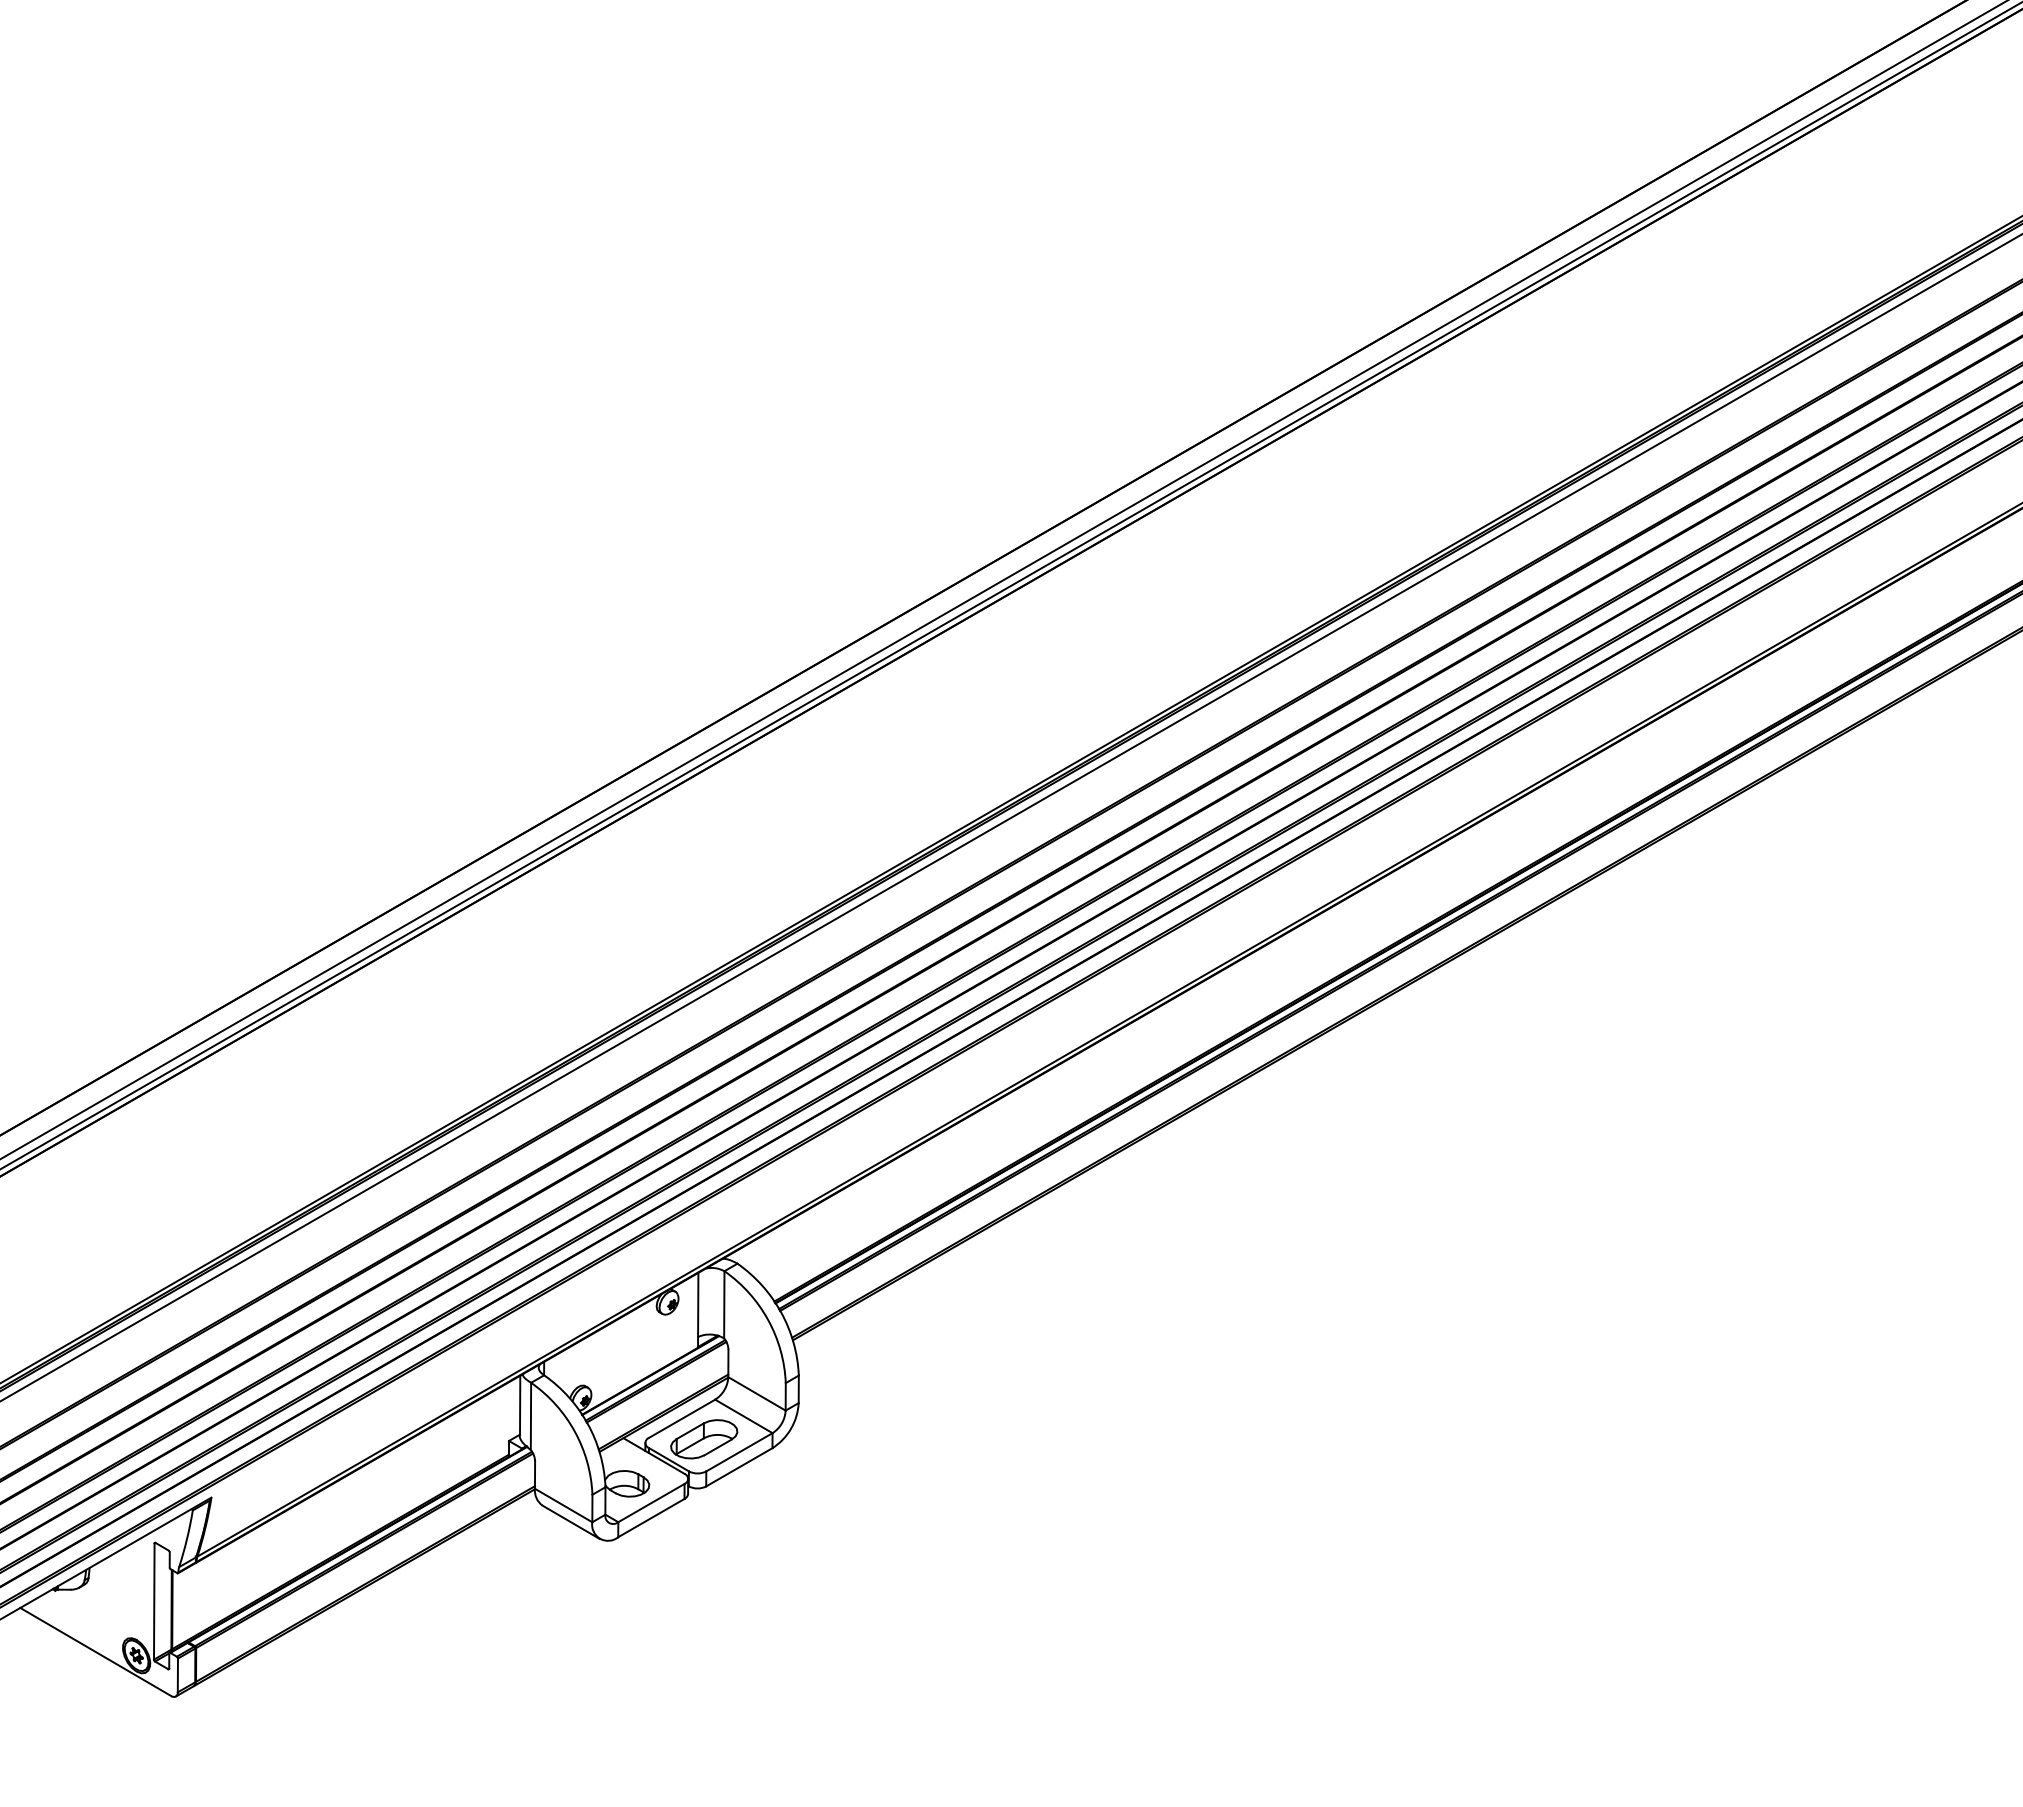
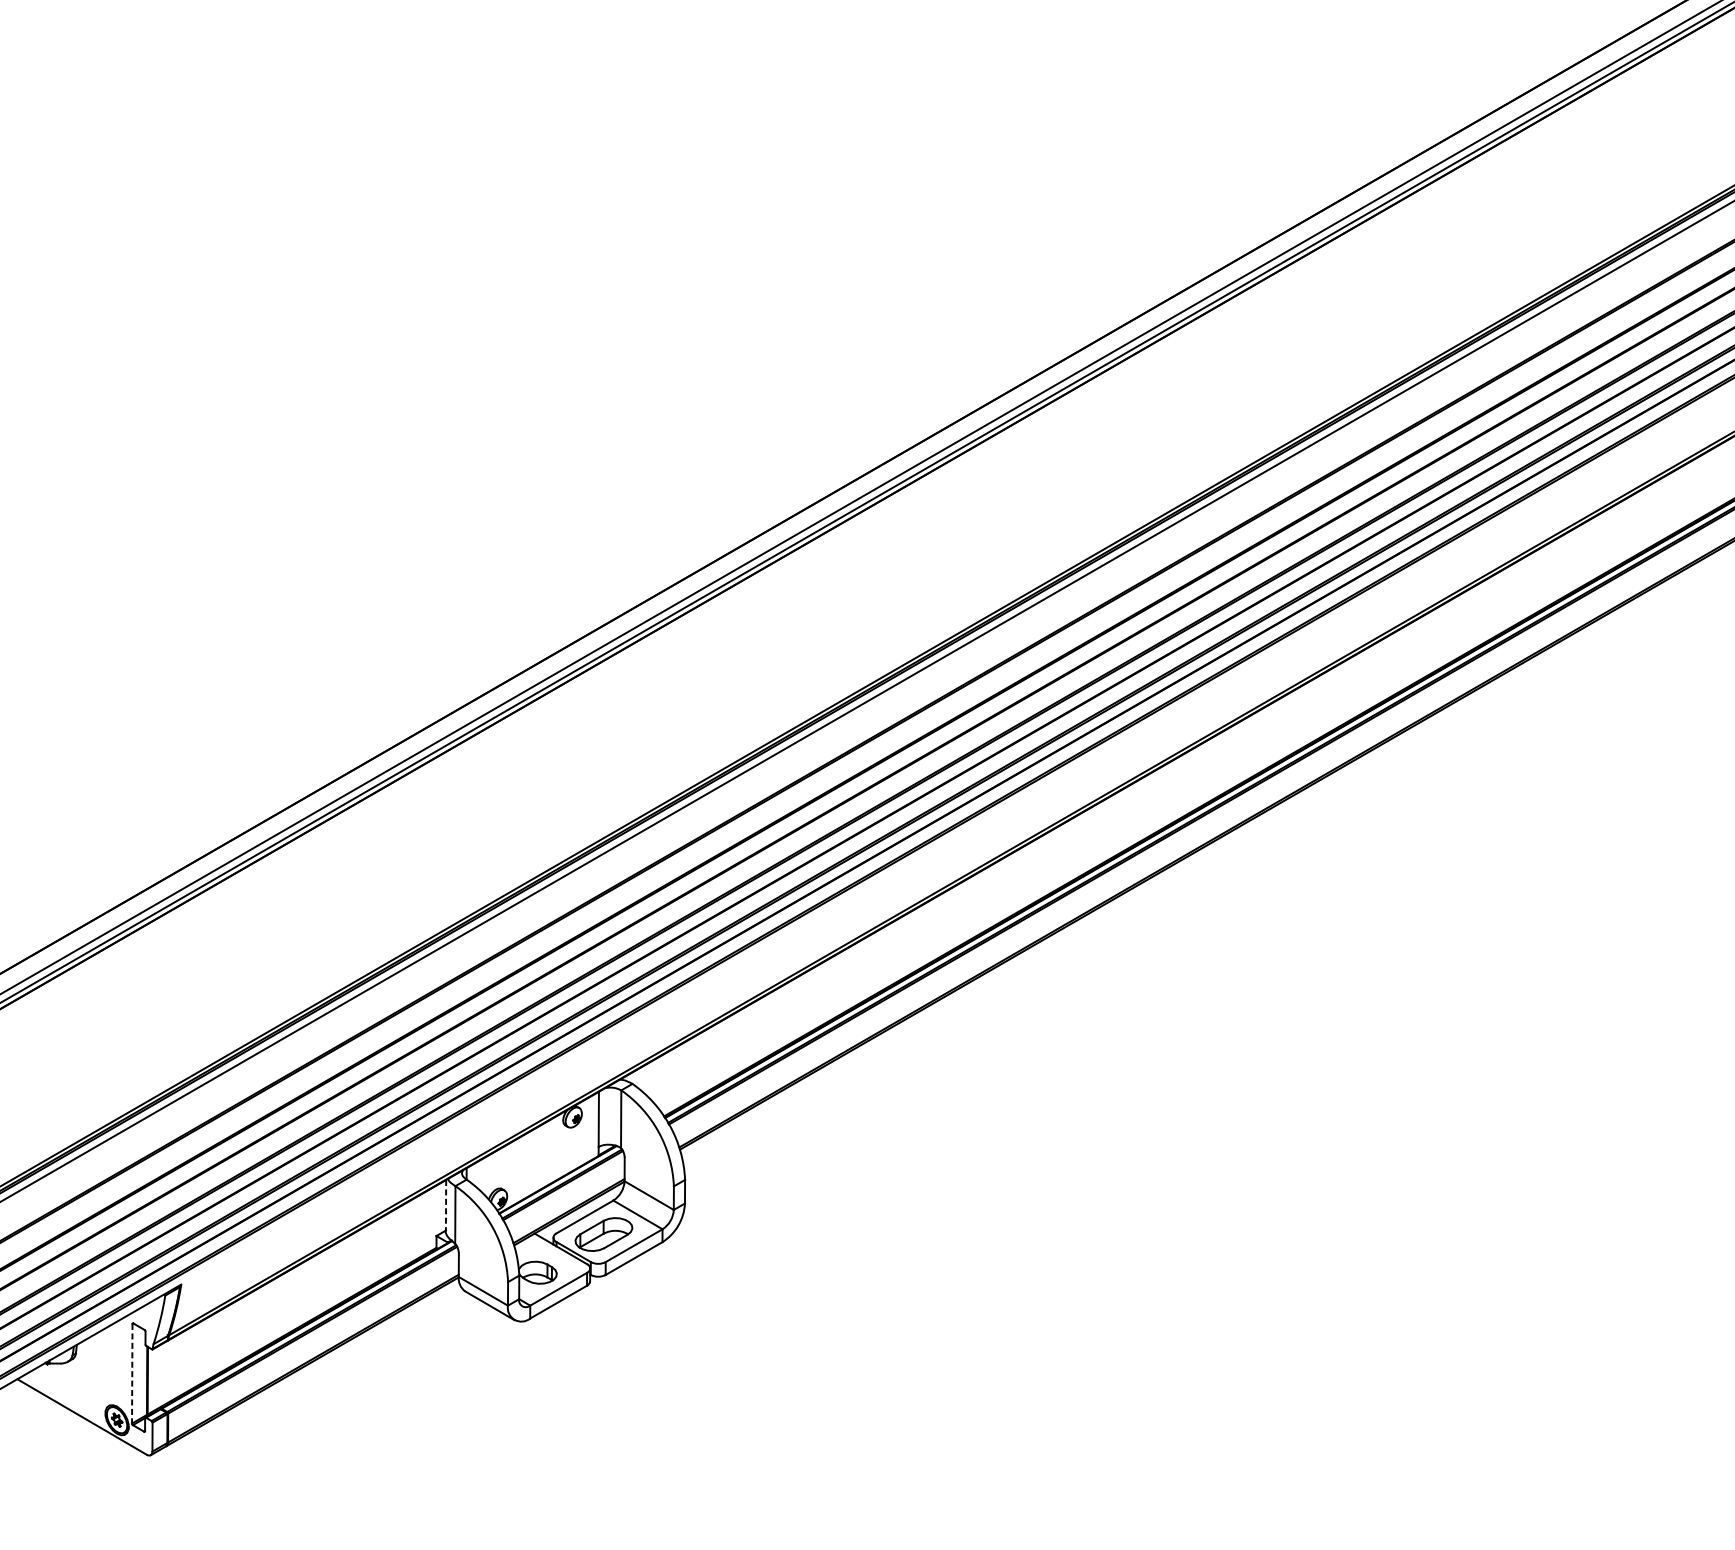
line: (520, 1405) -> (446, 1205), solid -> dashed
line: (154, 1602) -> (132, 1374), solid -> dashed

